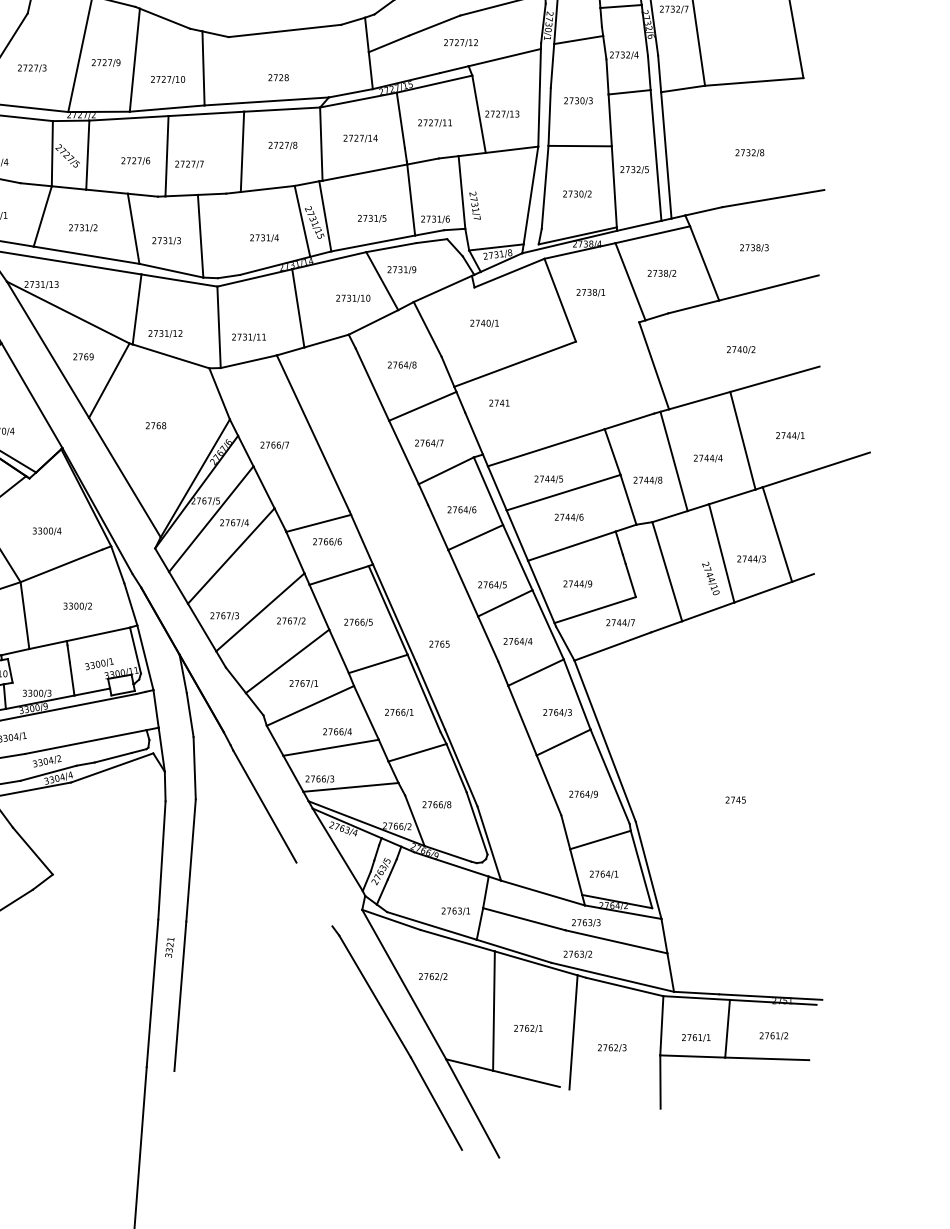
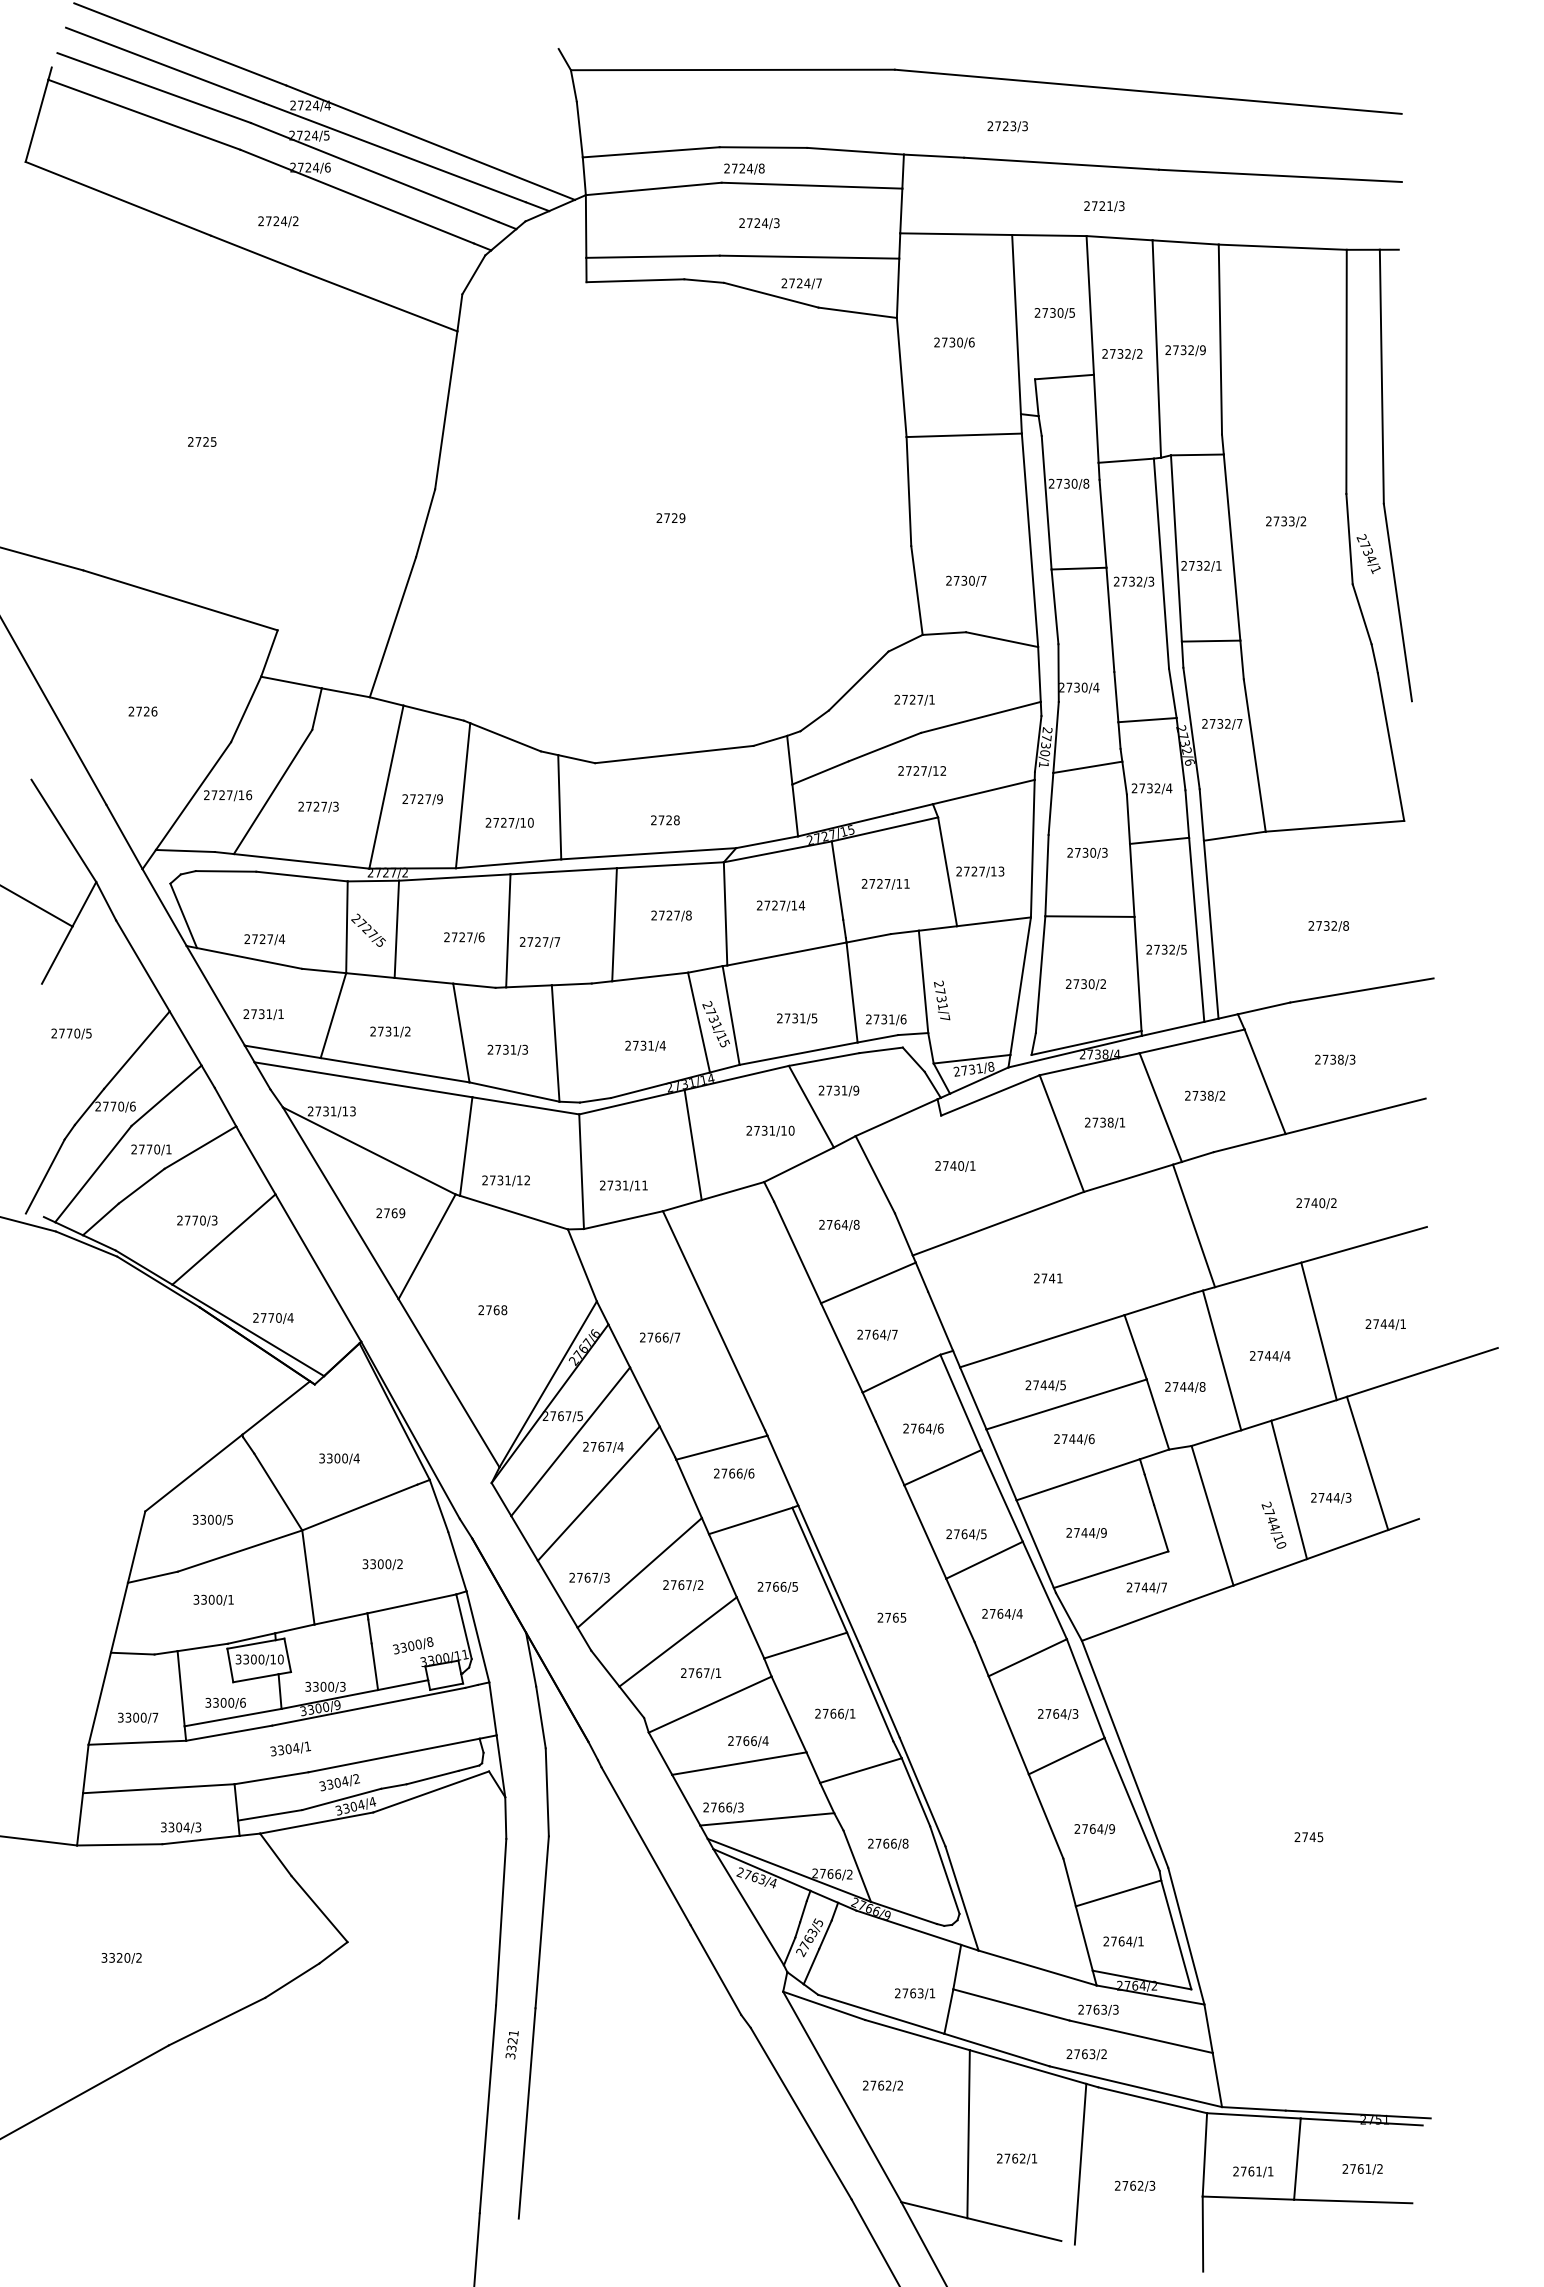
line: (607, 331) -> (1128, 1177), added
text: (499, 403) -> (1048, 1278), moved
text: (111, 661) -> (429, 1642), 3300/1 -> 3300/8
line: (314, 894) -> (715, 1969), added

